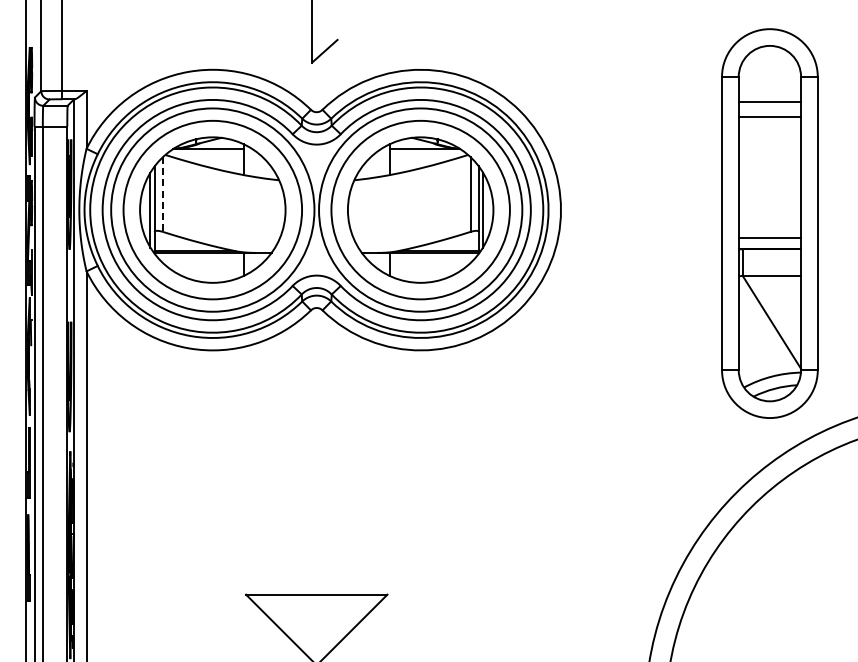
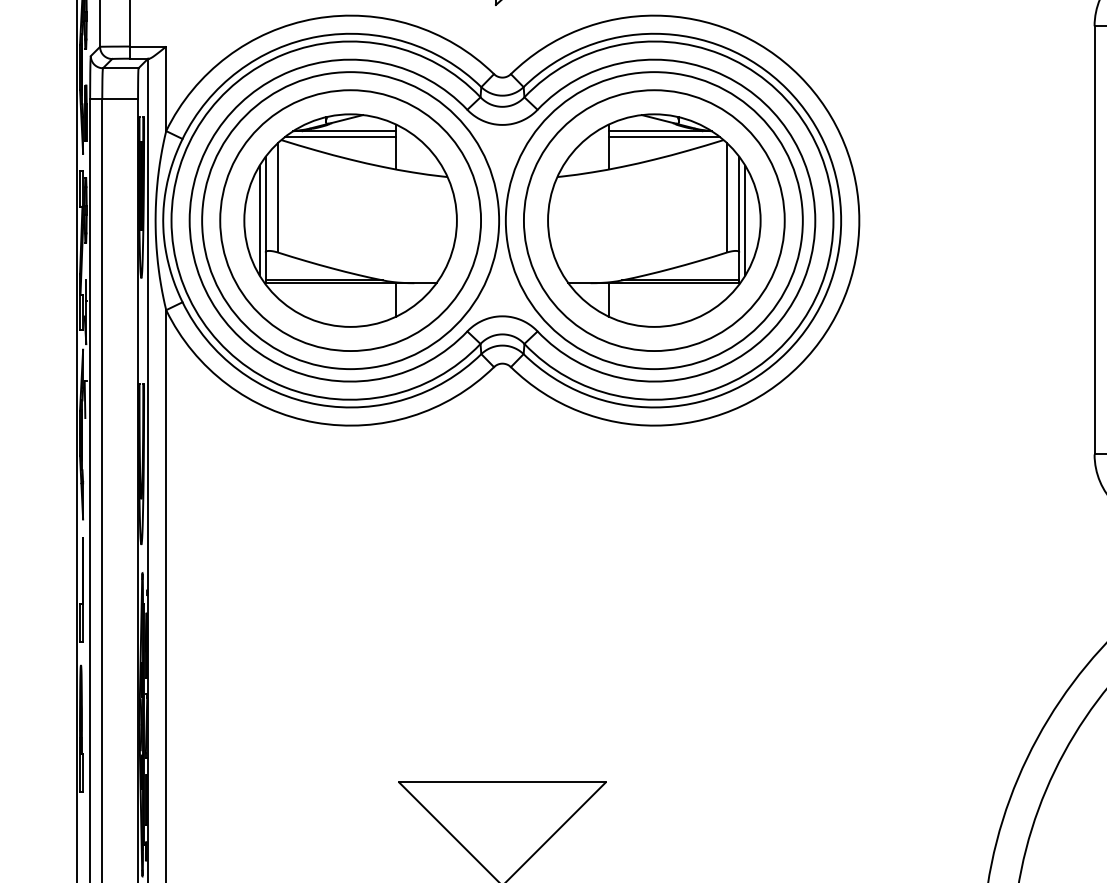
line: (205, 153) -> (339, 137), added
line: (427, 153) -> (664, 137), added
line: (162, 195) -> (277, 199), dashed -> solid

